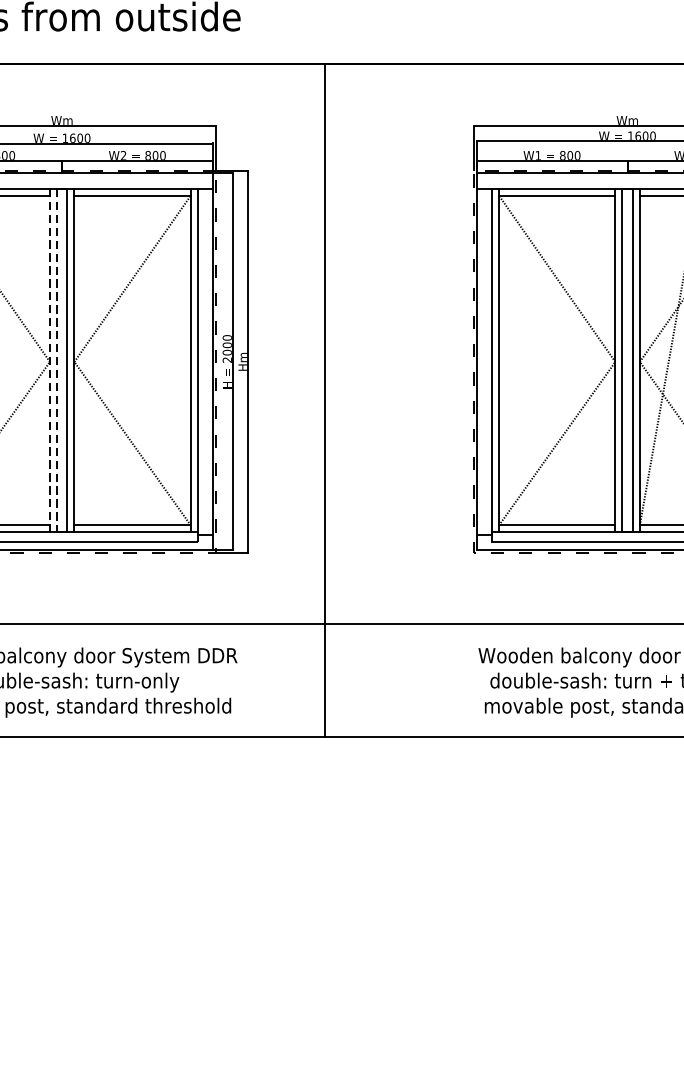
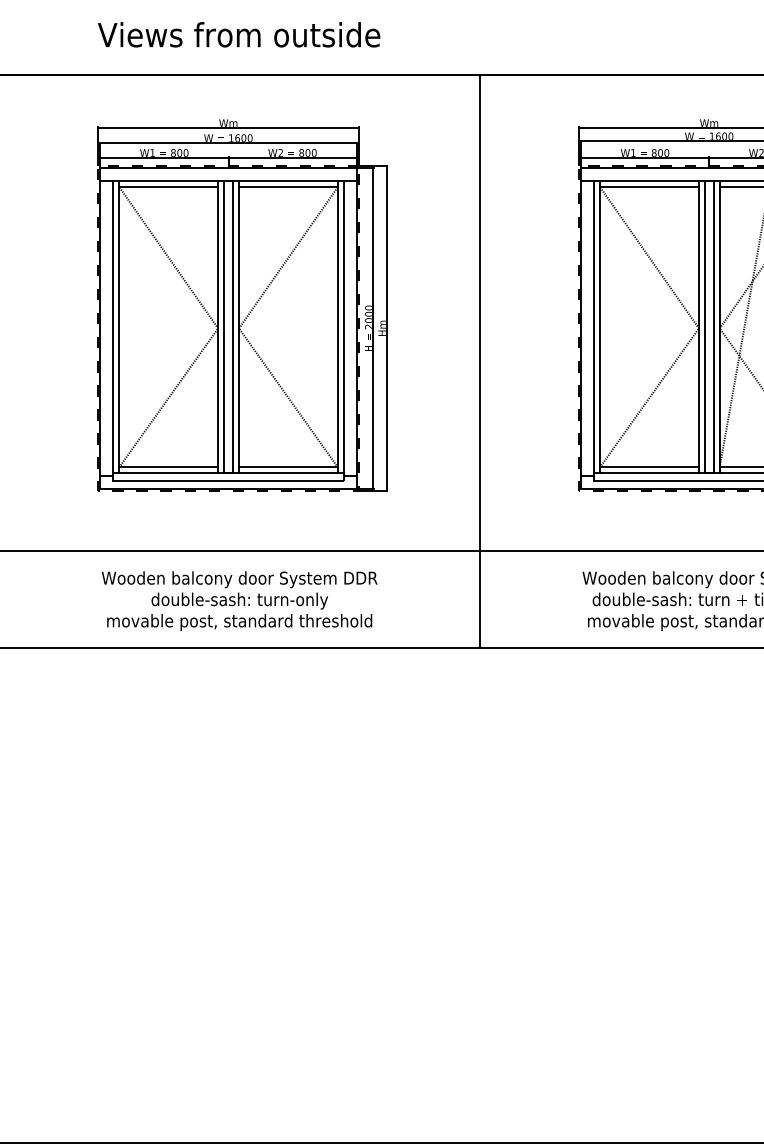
line: (50, 360) -> (218, 327), dashed -> solid
line: (57, 360) -> (224, 327), dashed -> solid
line: (325, 400) -> (480, 361), moved

